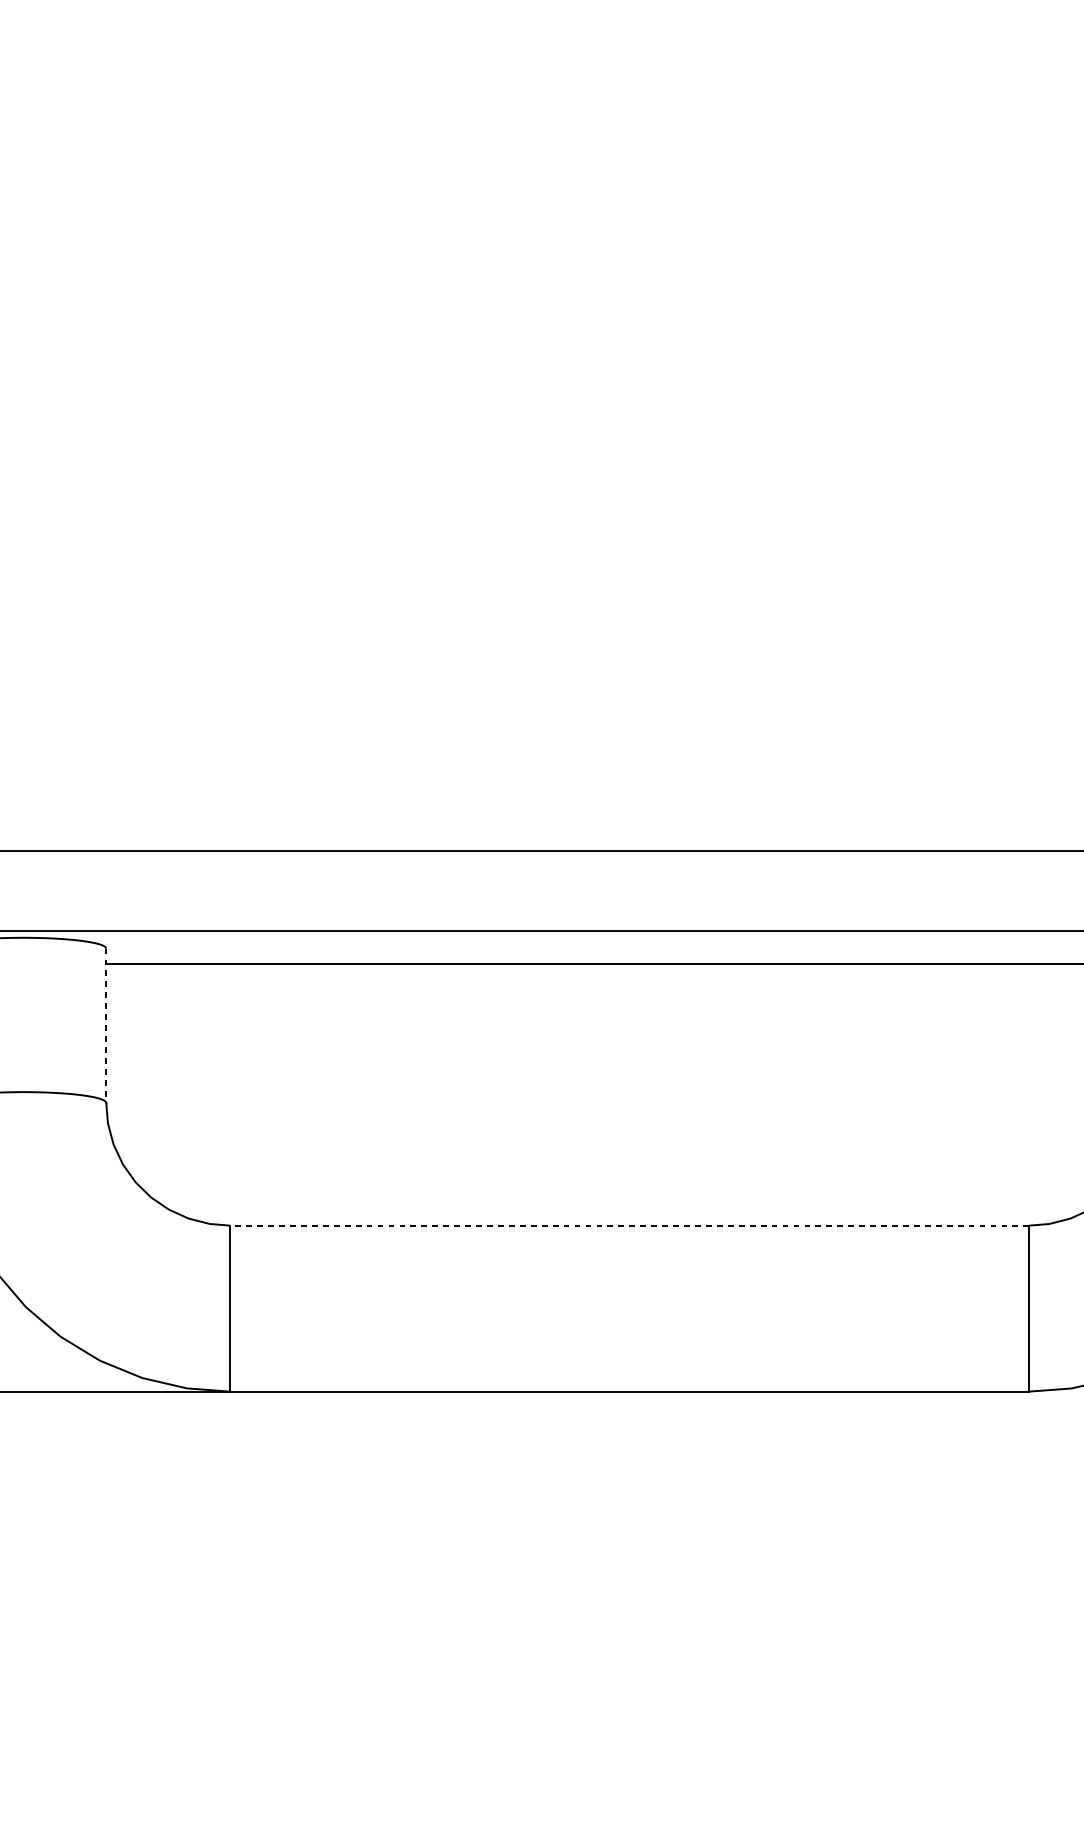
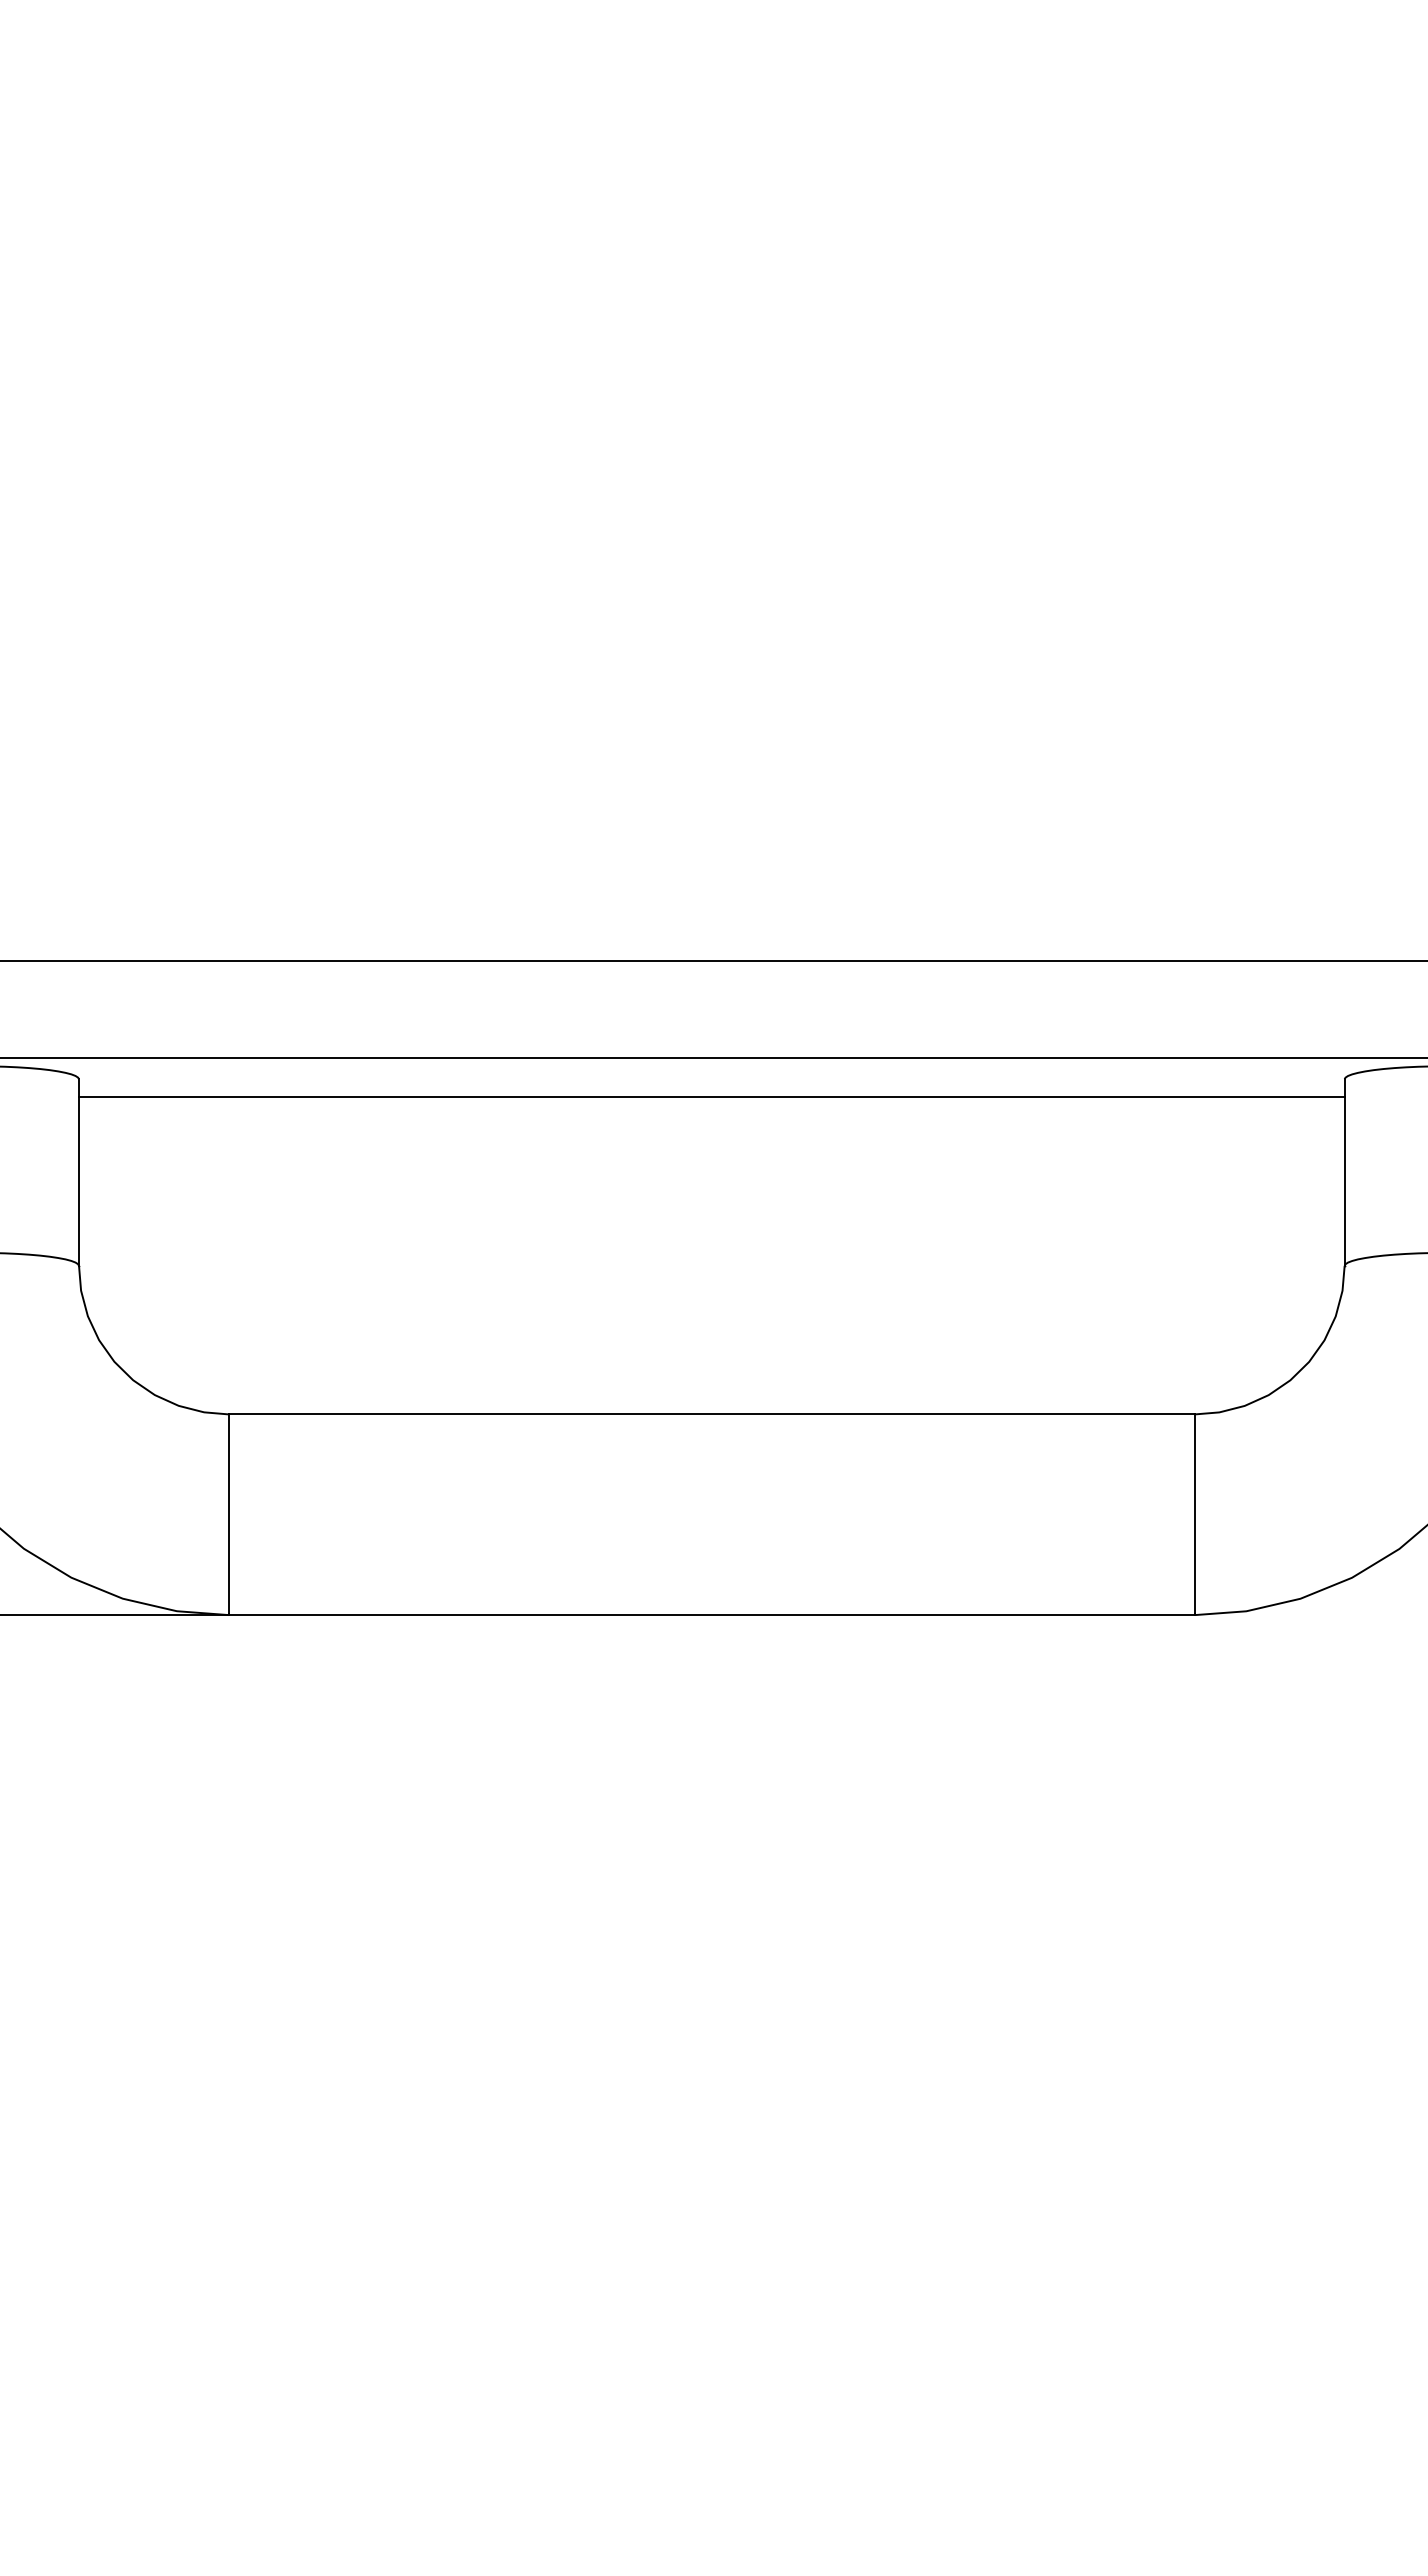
line: (106, 1026) -> (79, 1173), dashed -> solid
line: (629, 1225) -> (711, 1414), dashed -> solid

